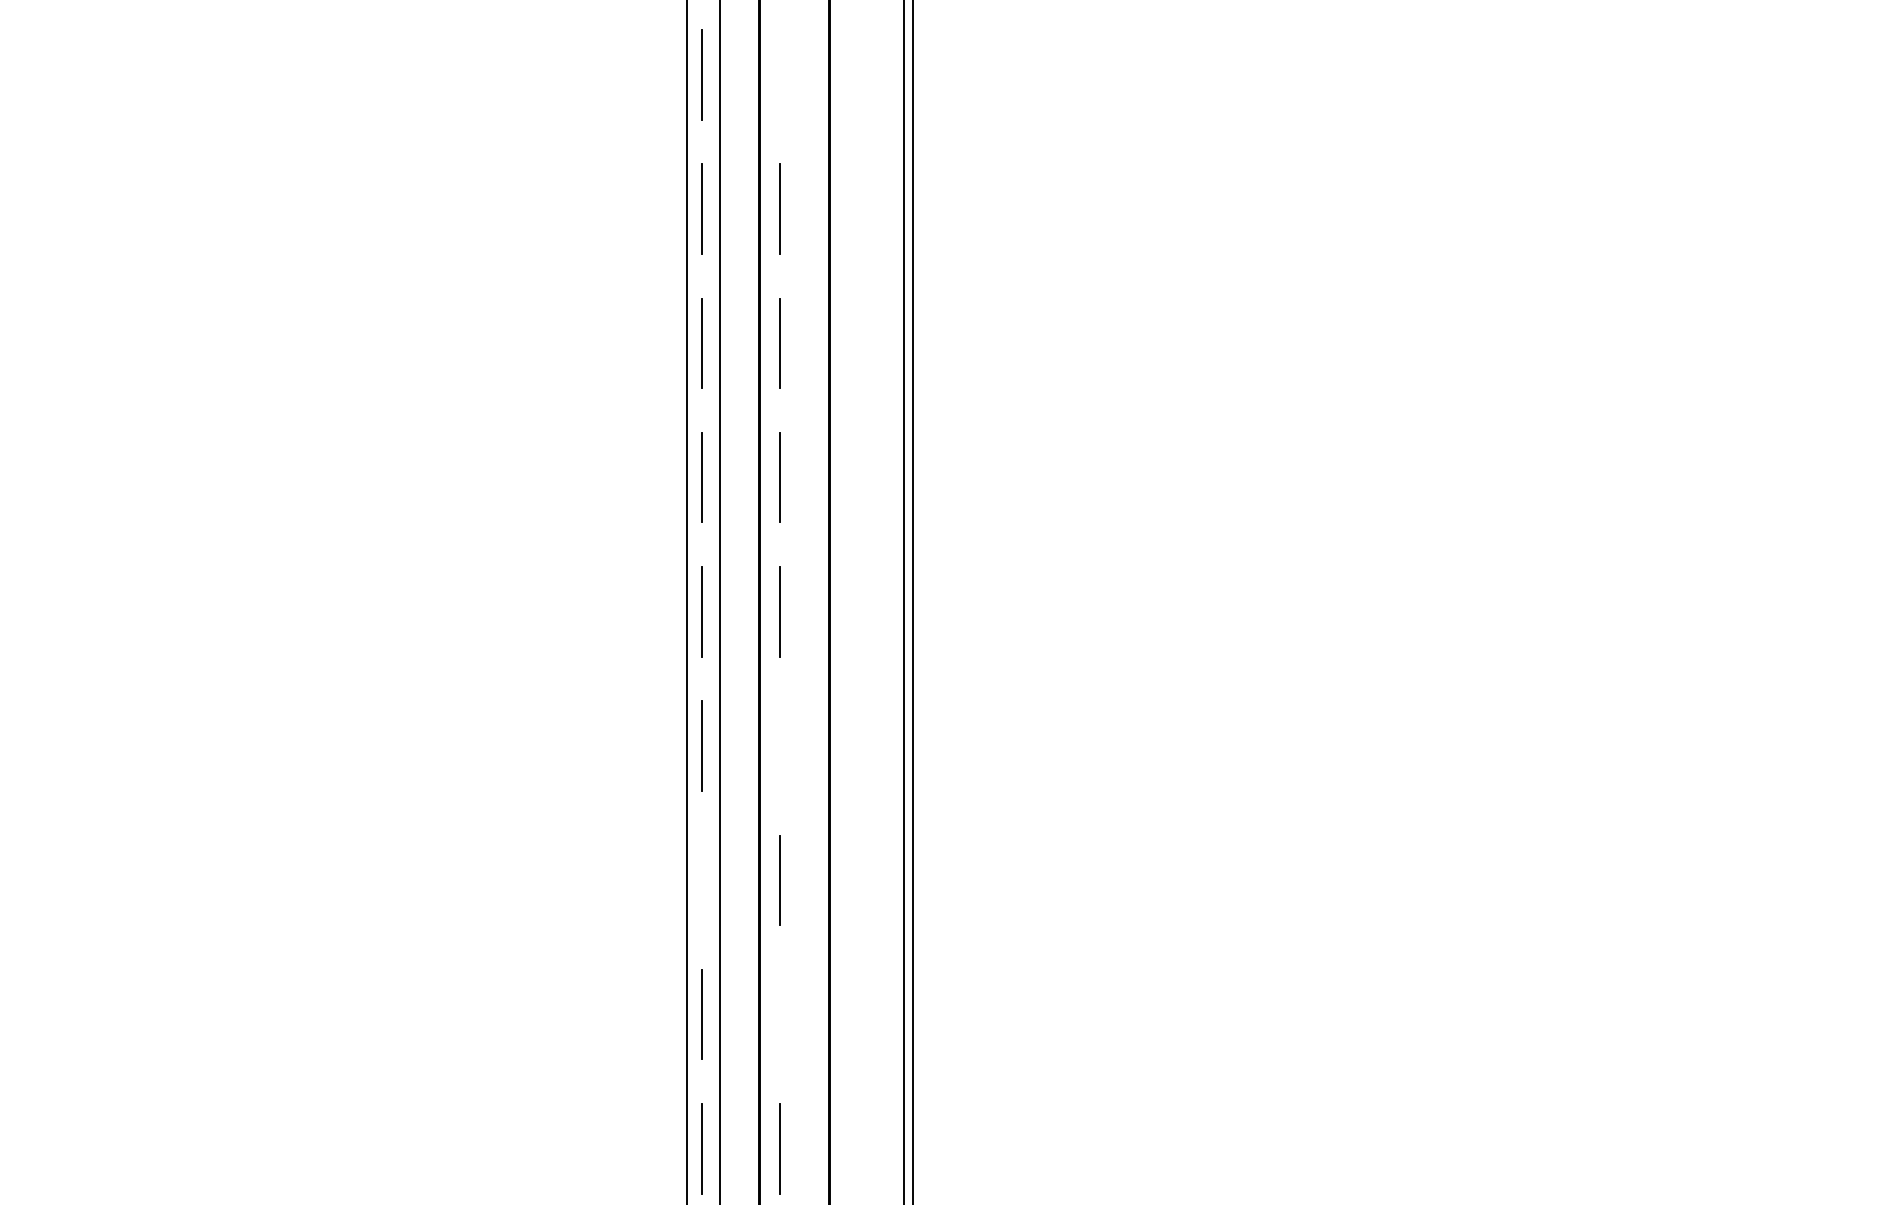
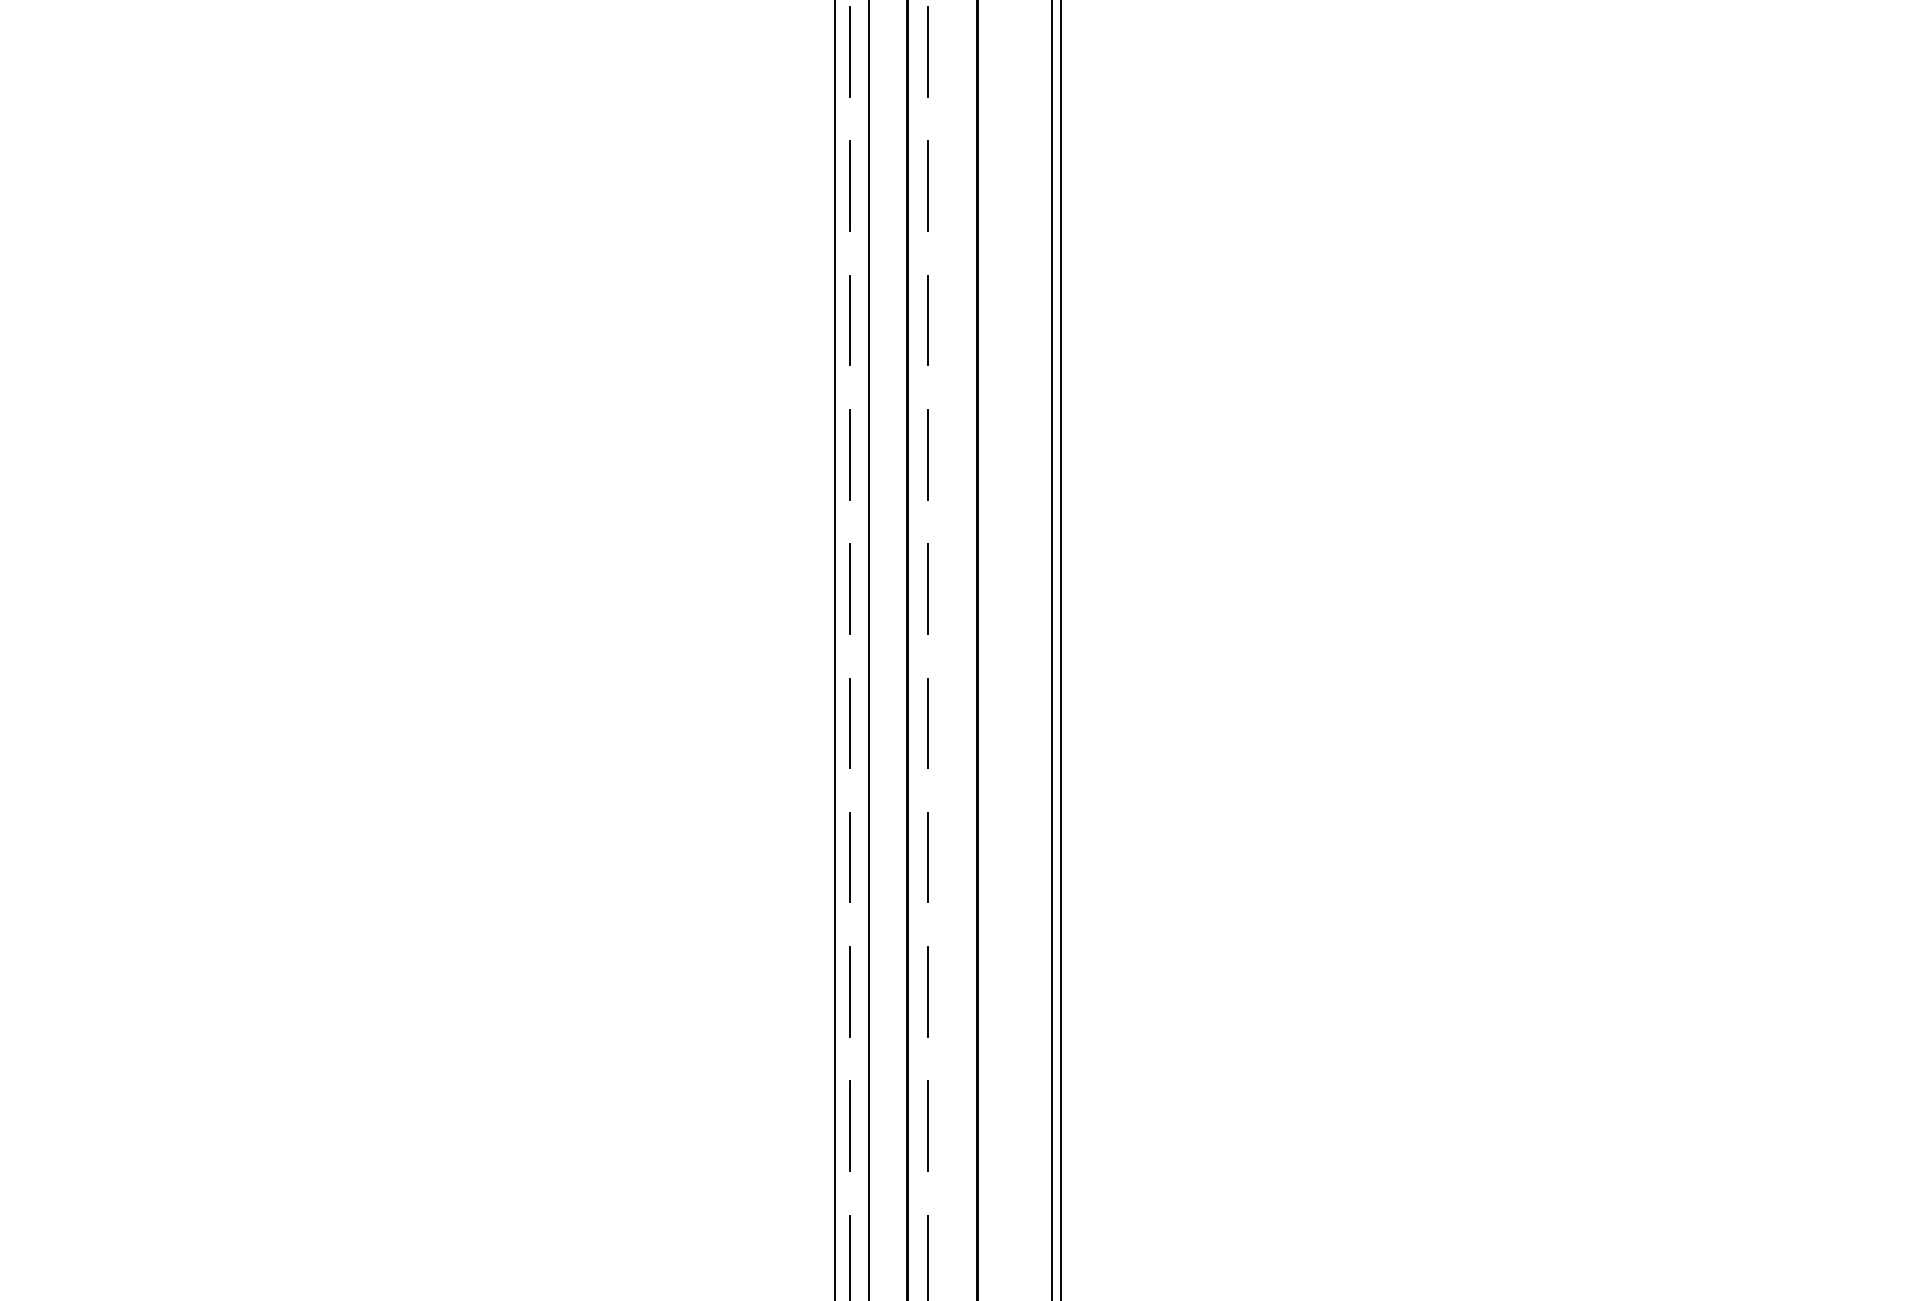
line: (779, 74) -> (927, 185), added
line: (780, 746) -> (928, 857), added
line: (701, 880) -> (849, 991), added
line: (780, 1014) -> (928, 1125), added

